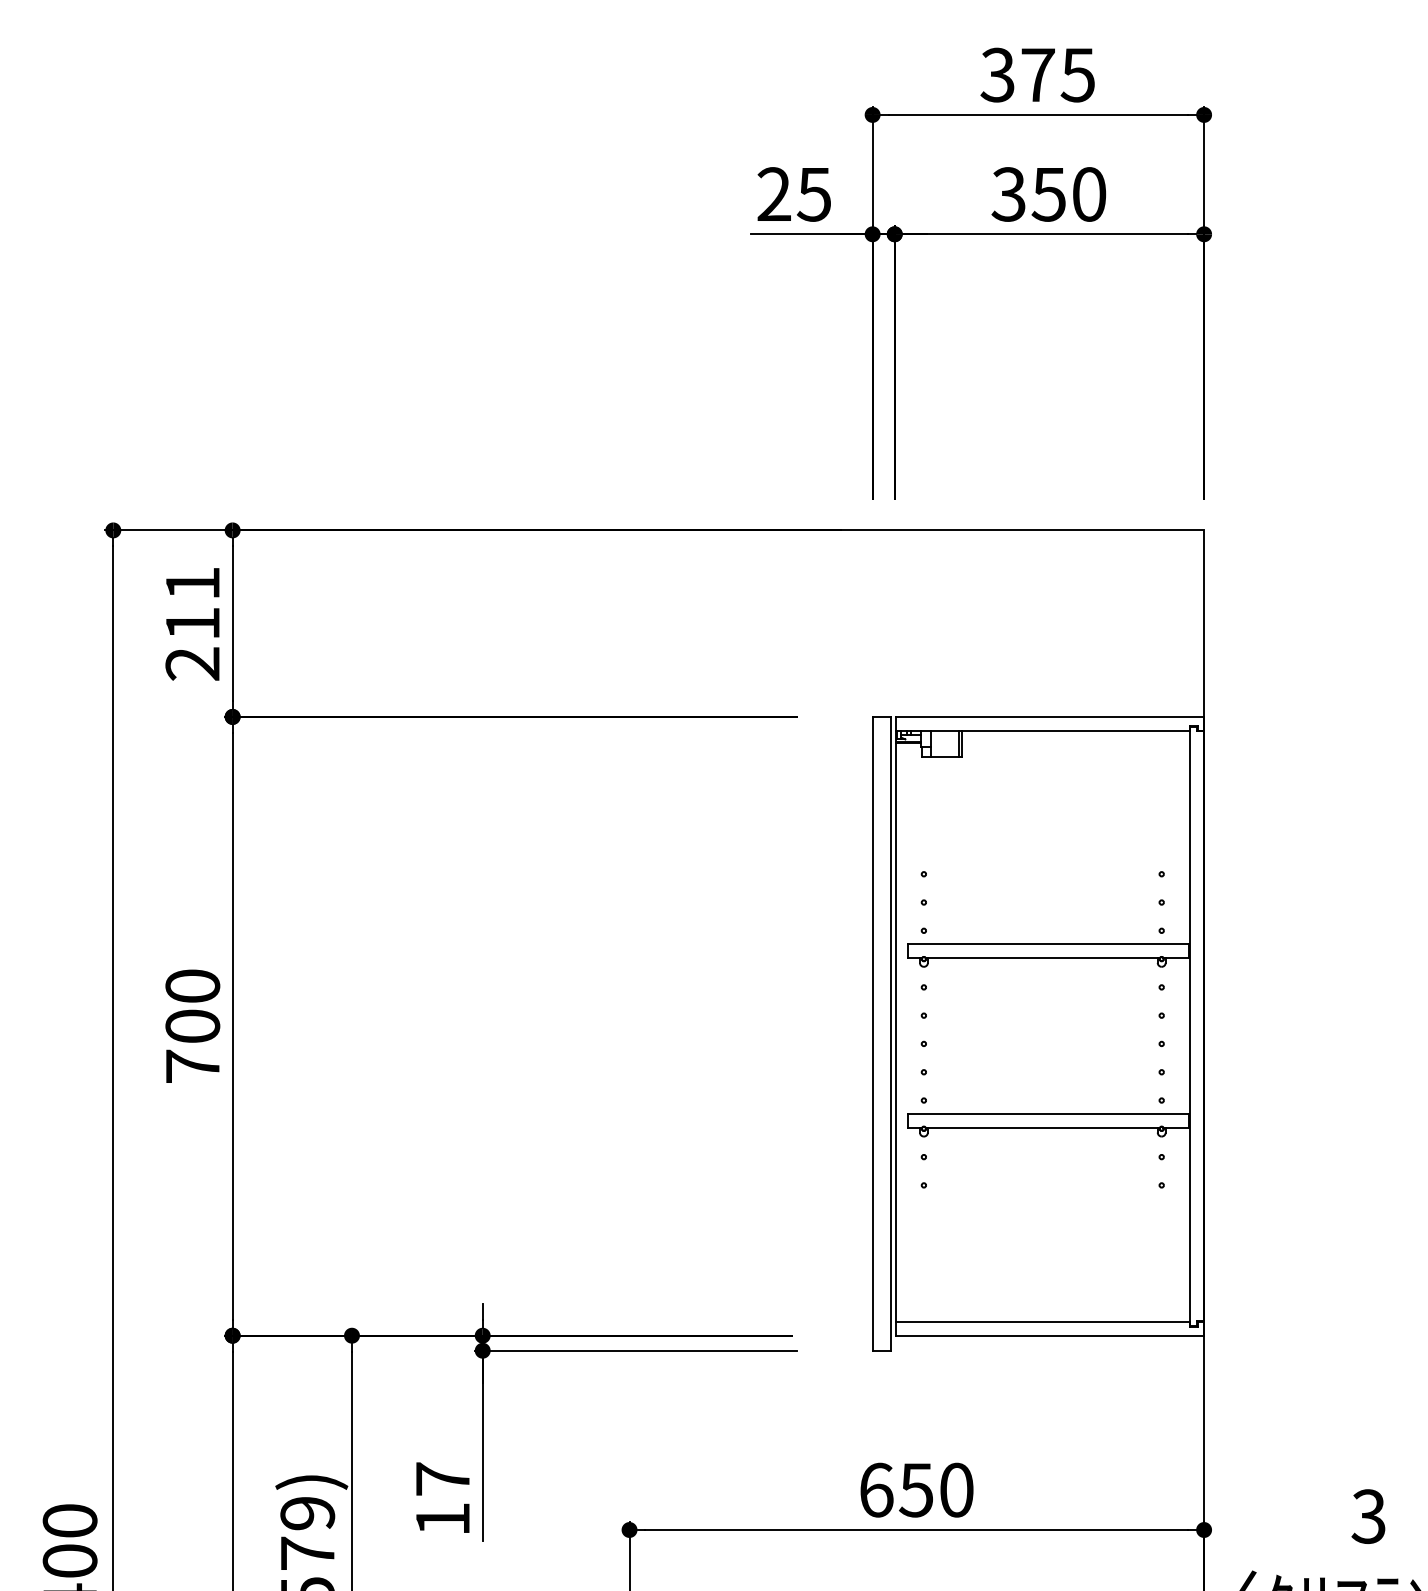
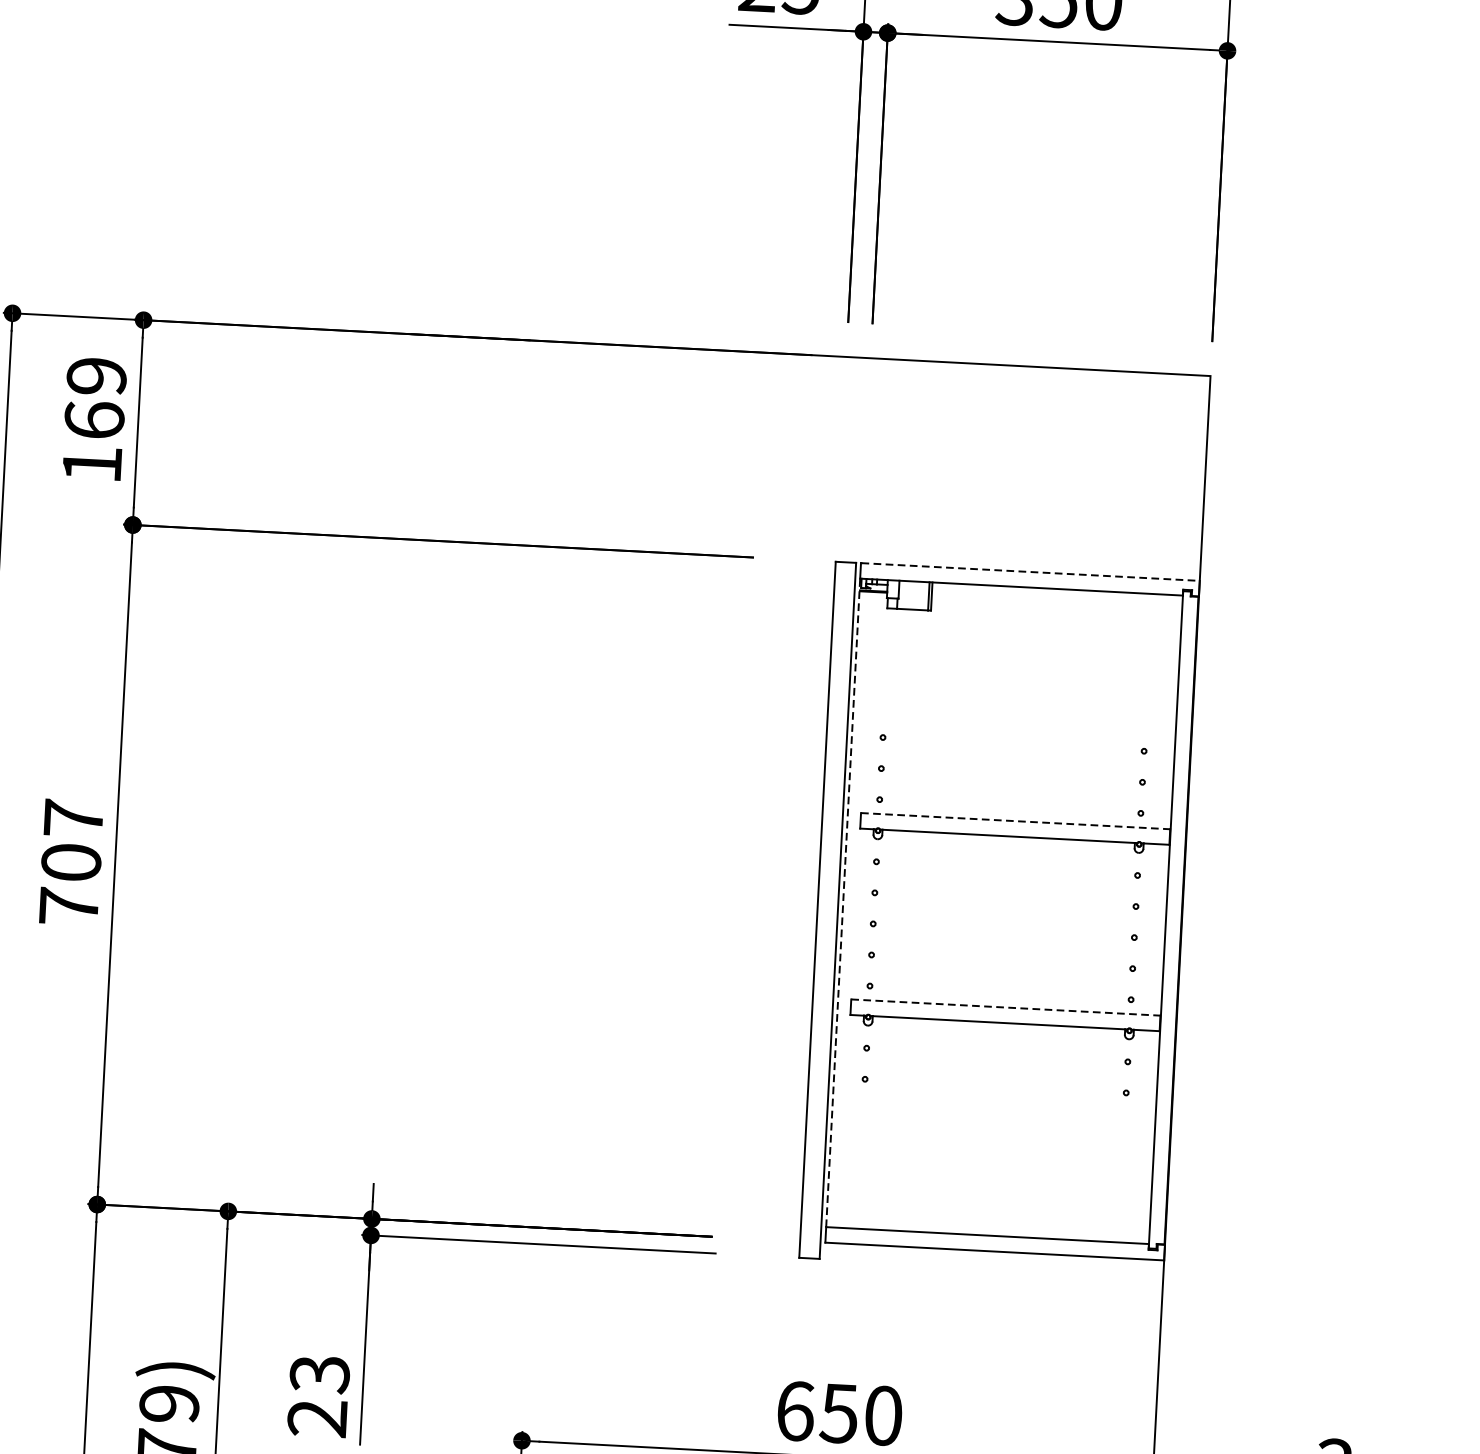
text: (192, 623) -> (94, 420), 211 -> 169
line: (1050, 716) -> (1031, 571), solid -> dashed
line: (1048, 943) -> (1015, 820), solid -> dashed
text: (192, 985) -> (73, 817), 700 -> 707
line: (895, 1025) -> (843, 902), solid -> dashed
line: (1048, 1113) -> (1006, 1007), solid -> dashed
text: (442, 1499) -> (318, 1396), 17 -> 23

